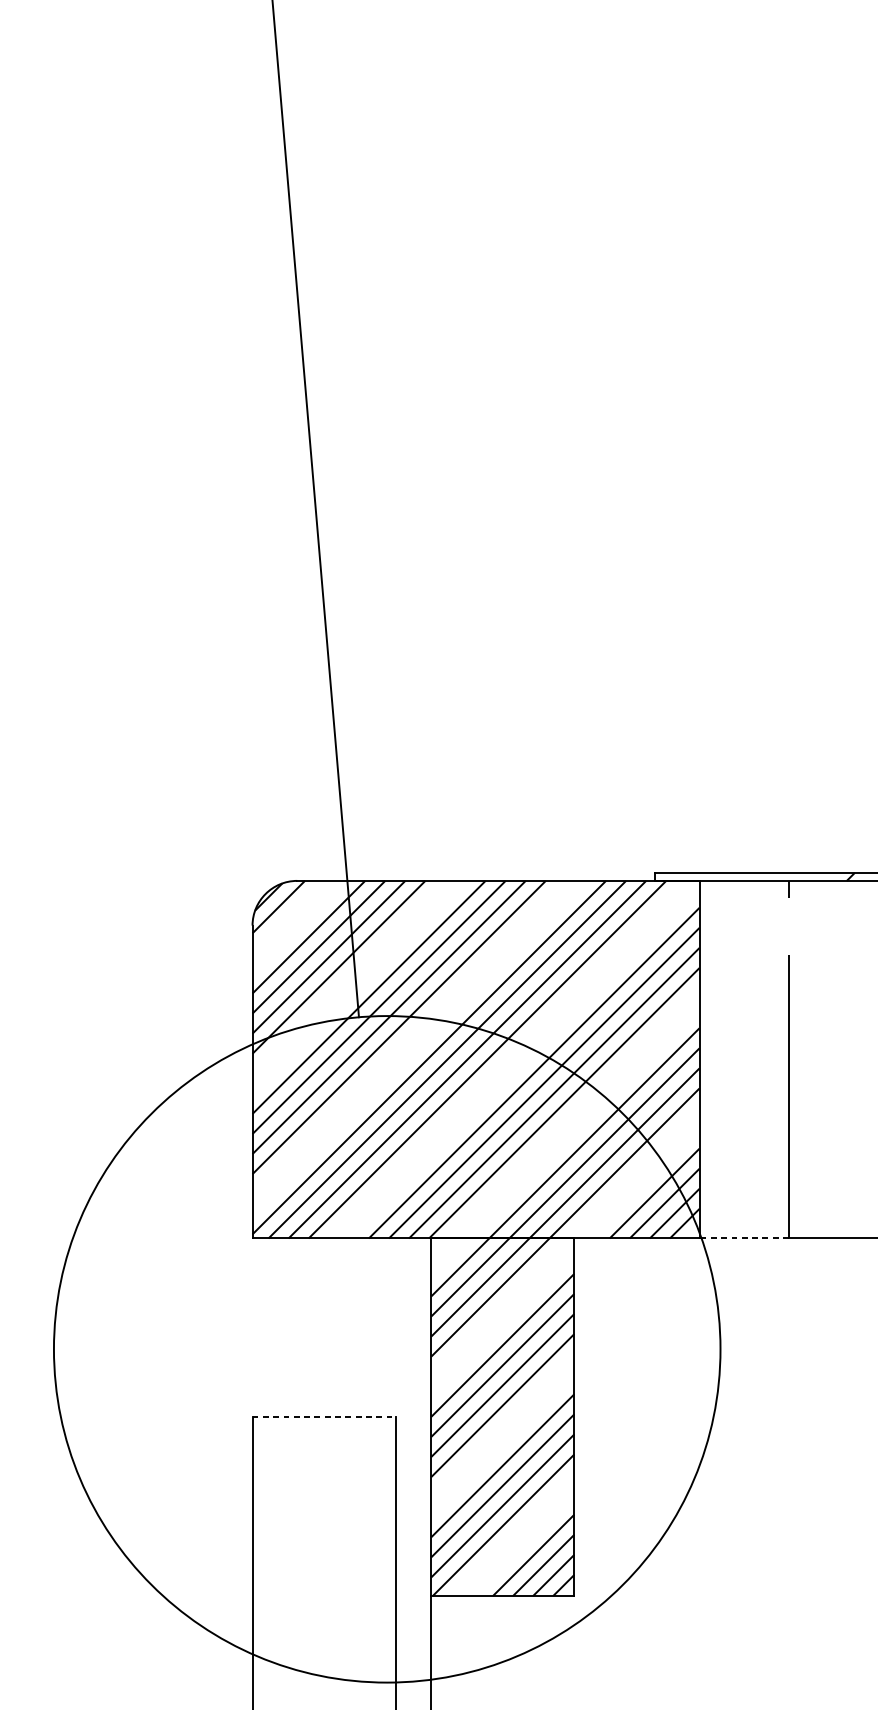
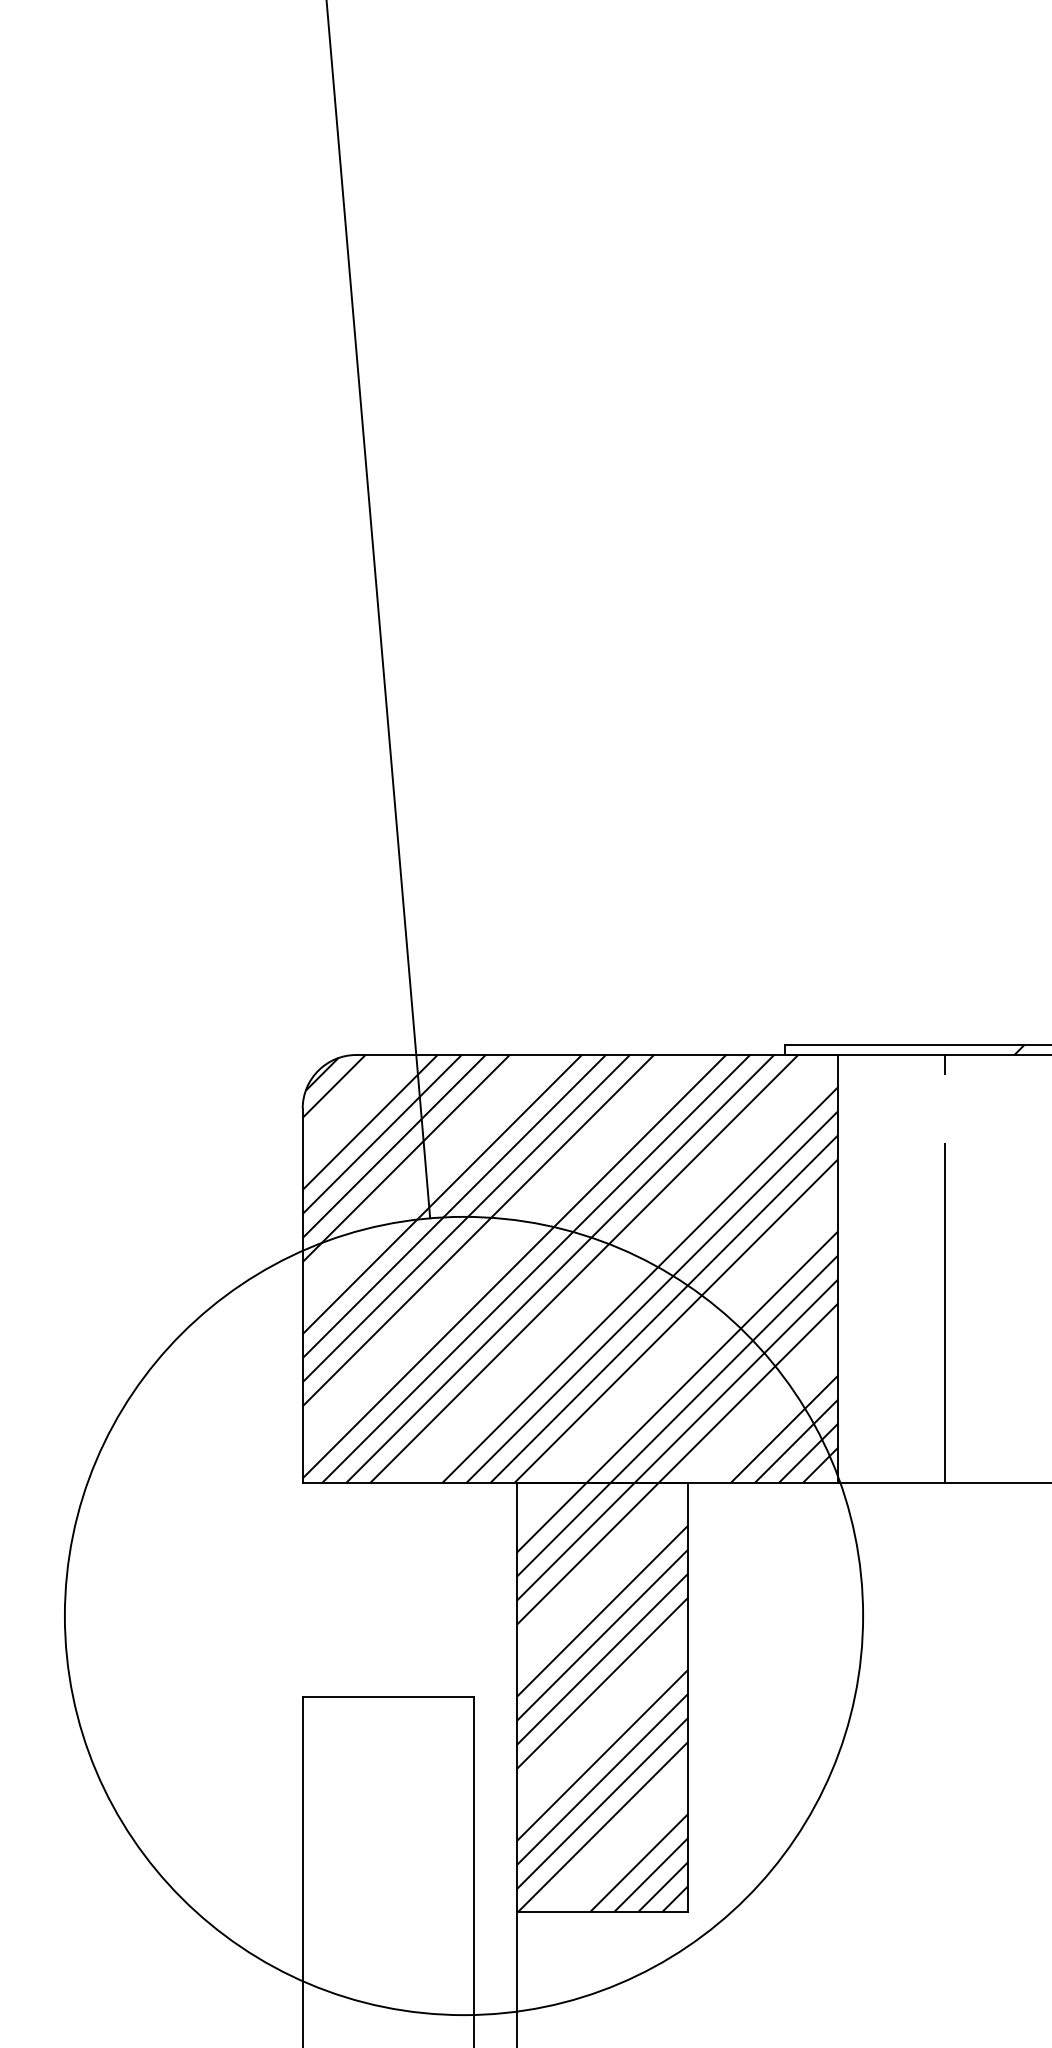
line: (744, 1238) -> (891, 1483), dashed -> solid
line: (324, 1417) -> (388, 1697), dashed -> solid

